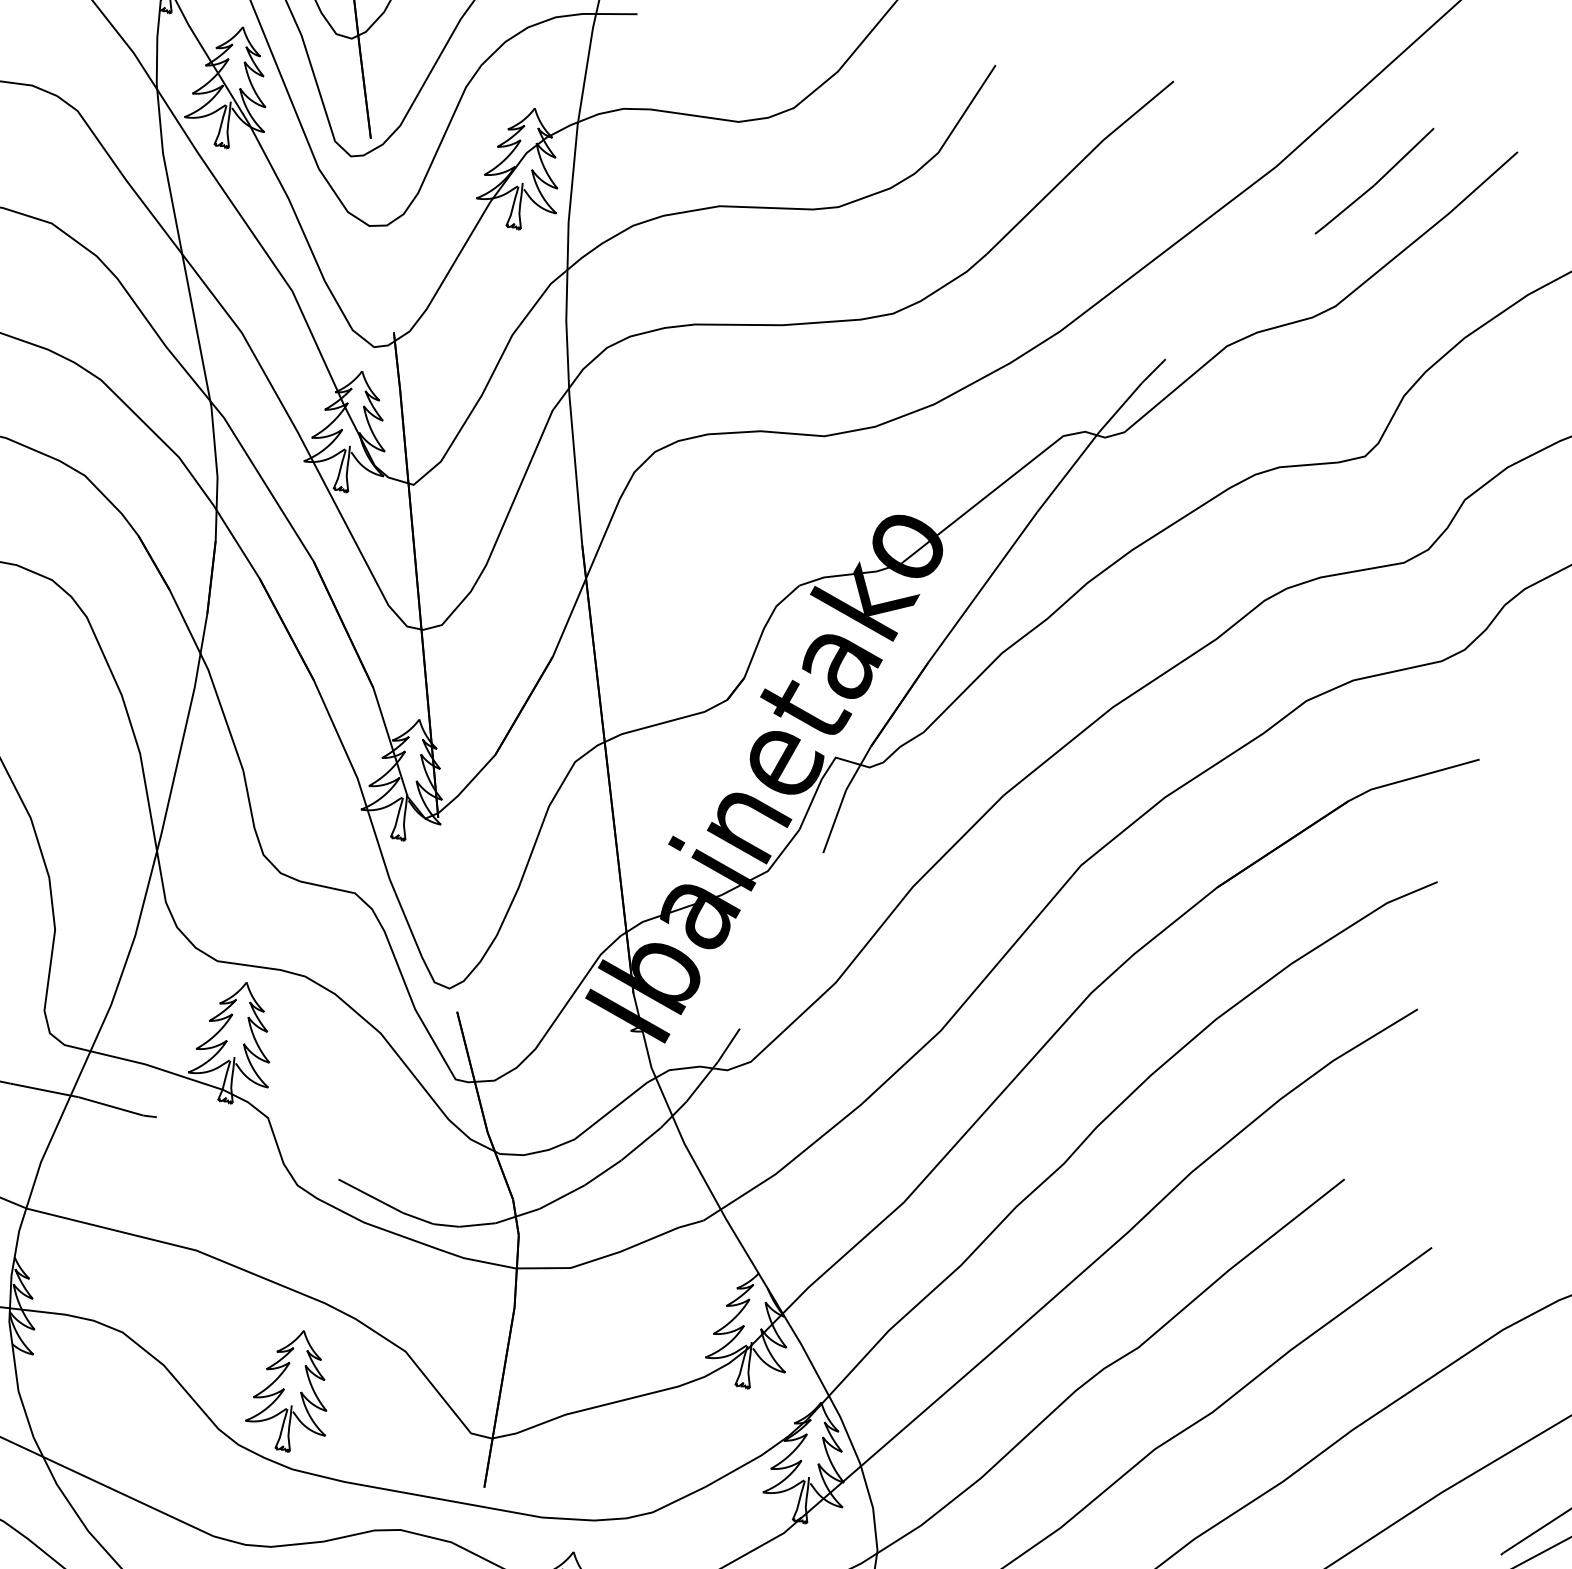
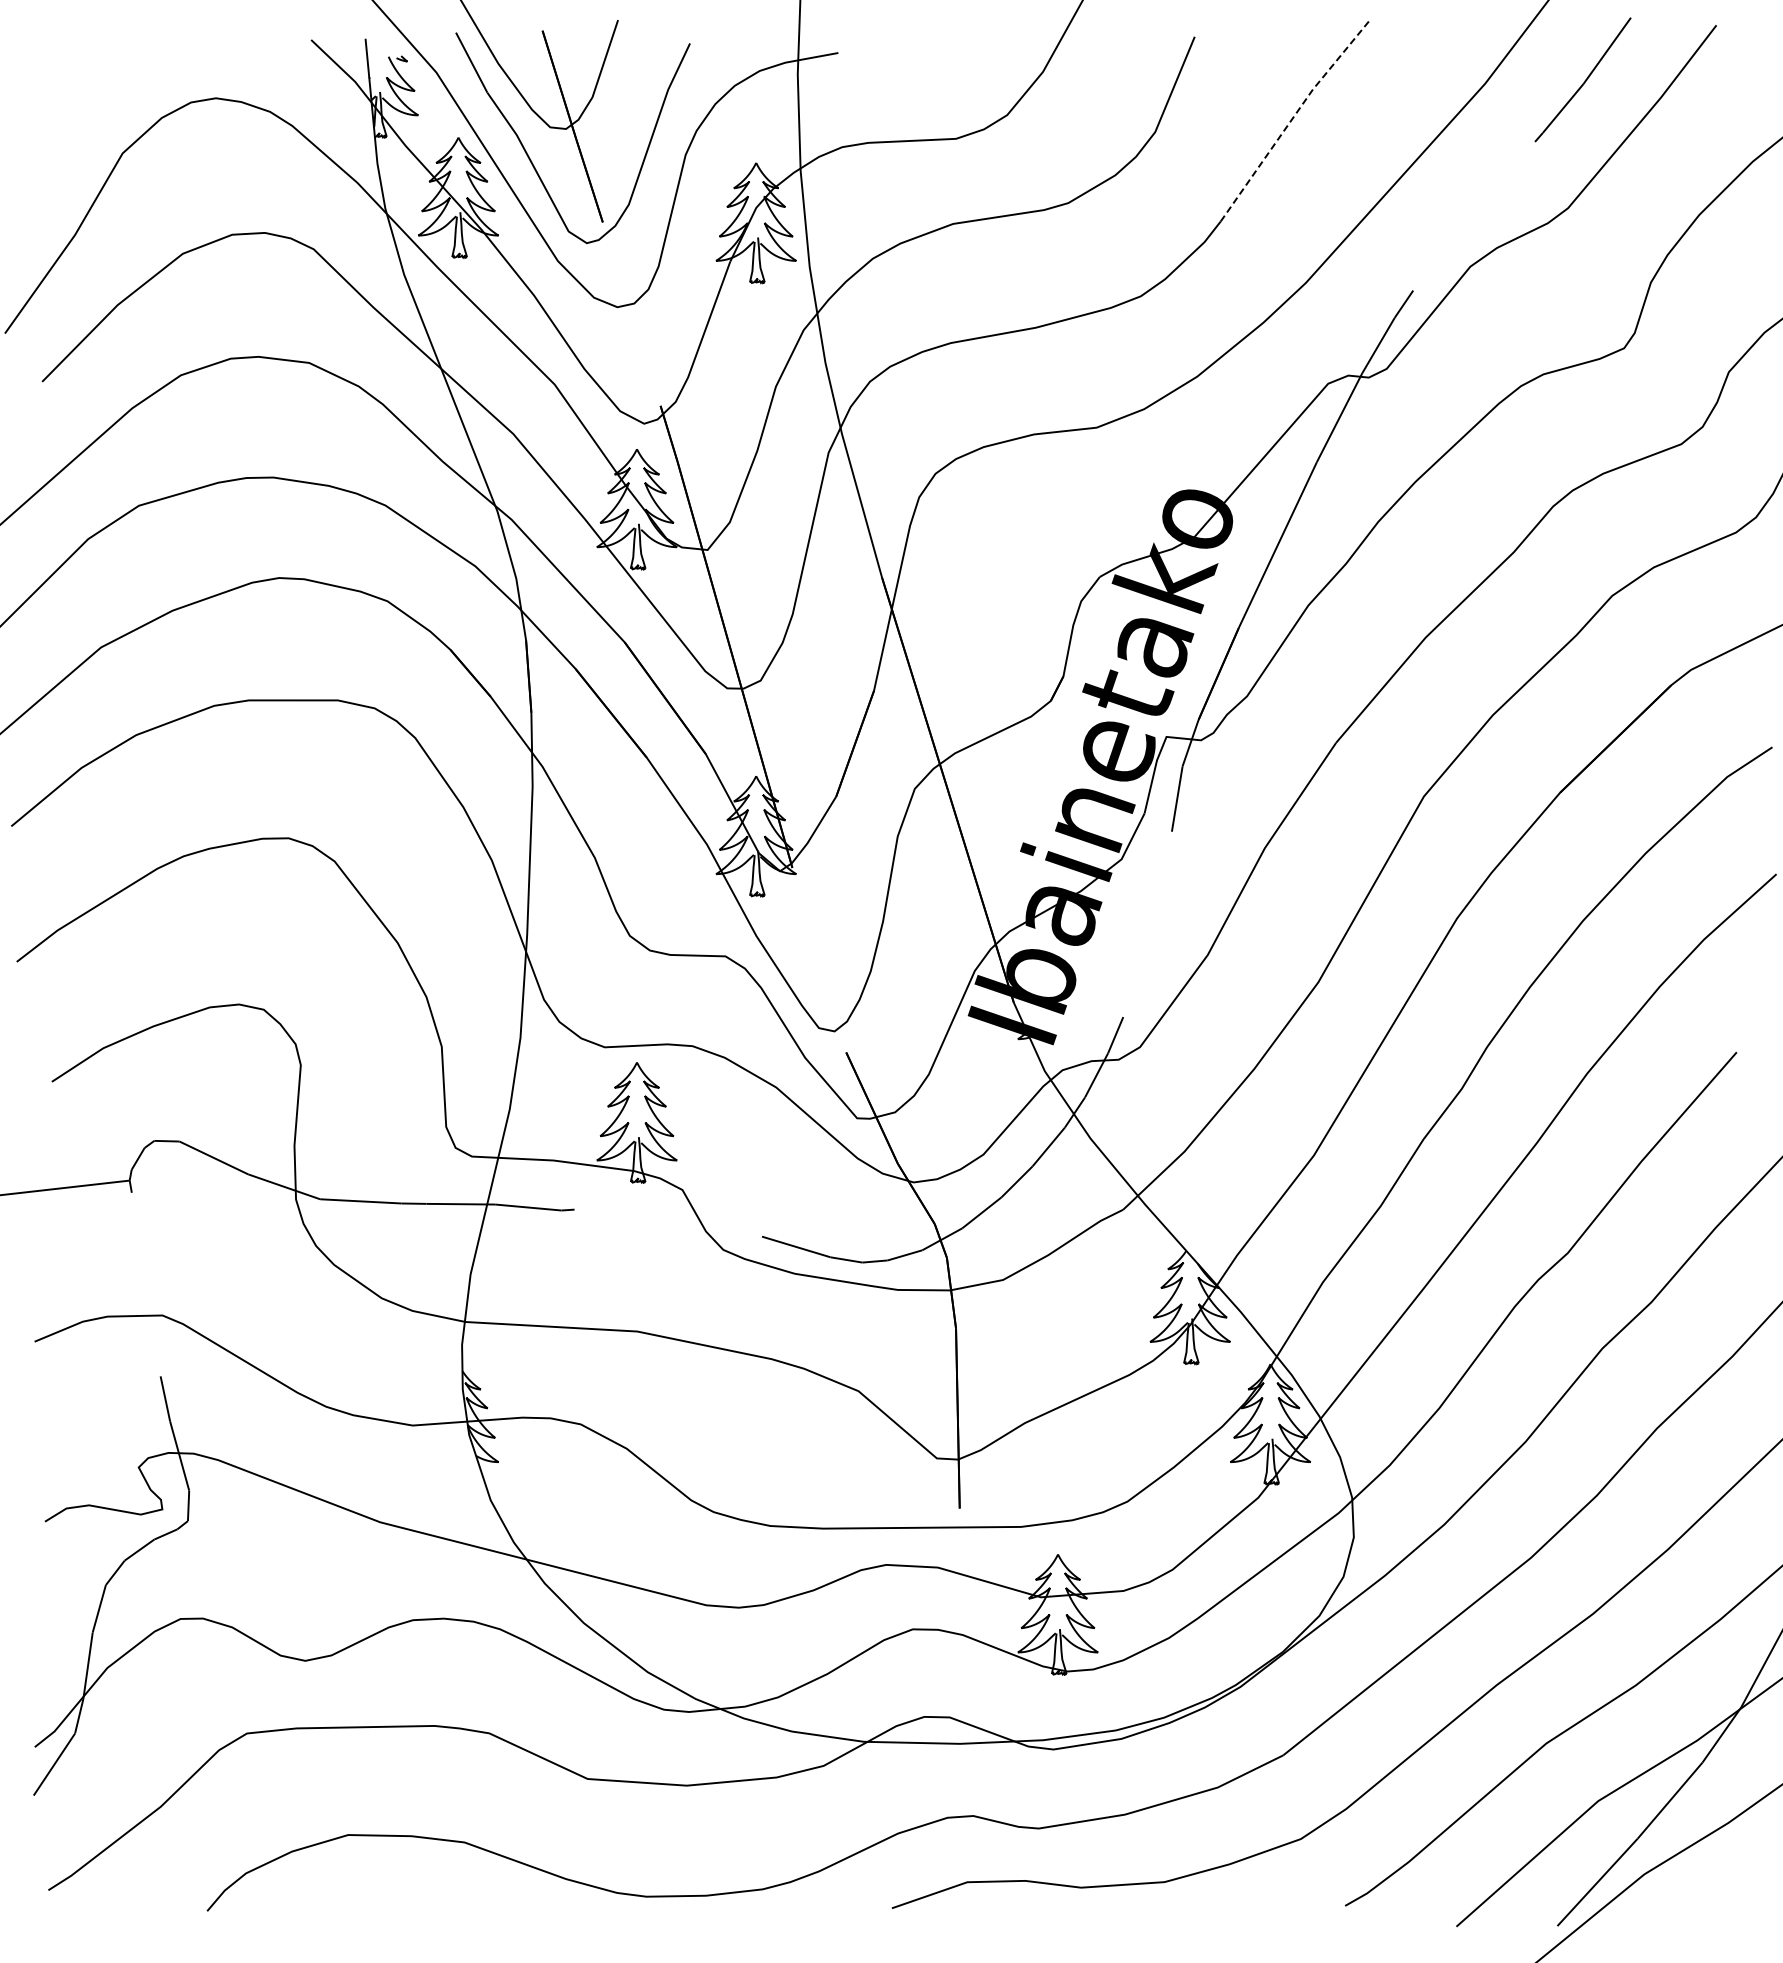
line: (1078, 164) -> (1293, 117), solid -> dashed
part: (291, 1390) -> (755, 1449), removed

